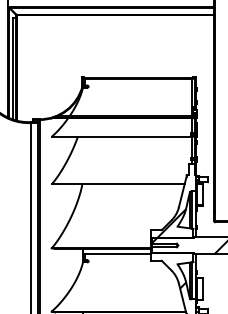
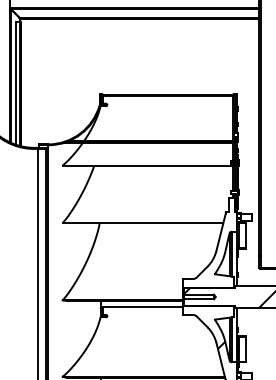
hatch: (171, 223) -> (207, 270), removed

